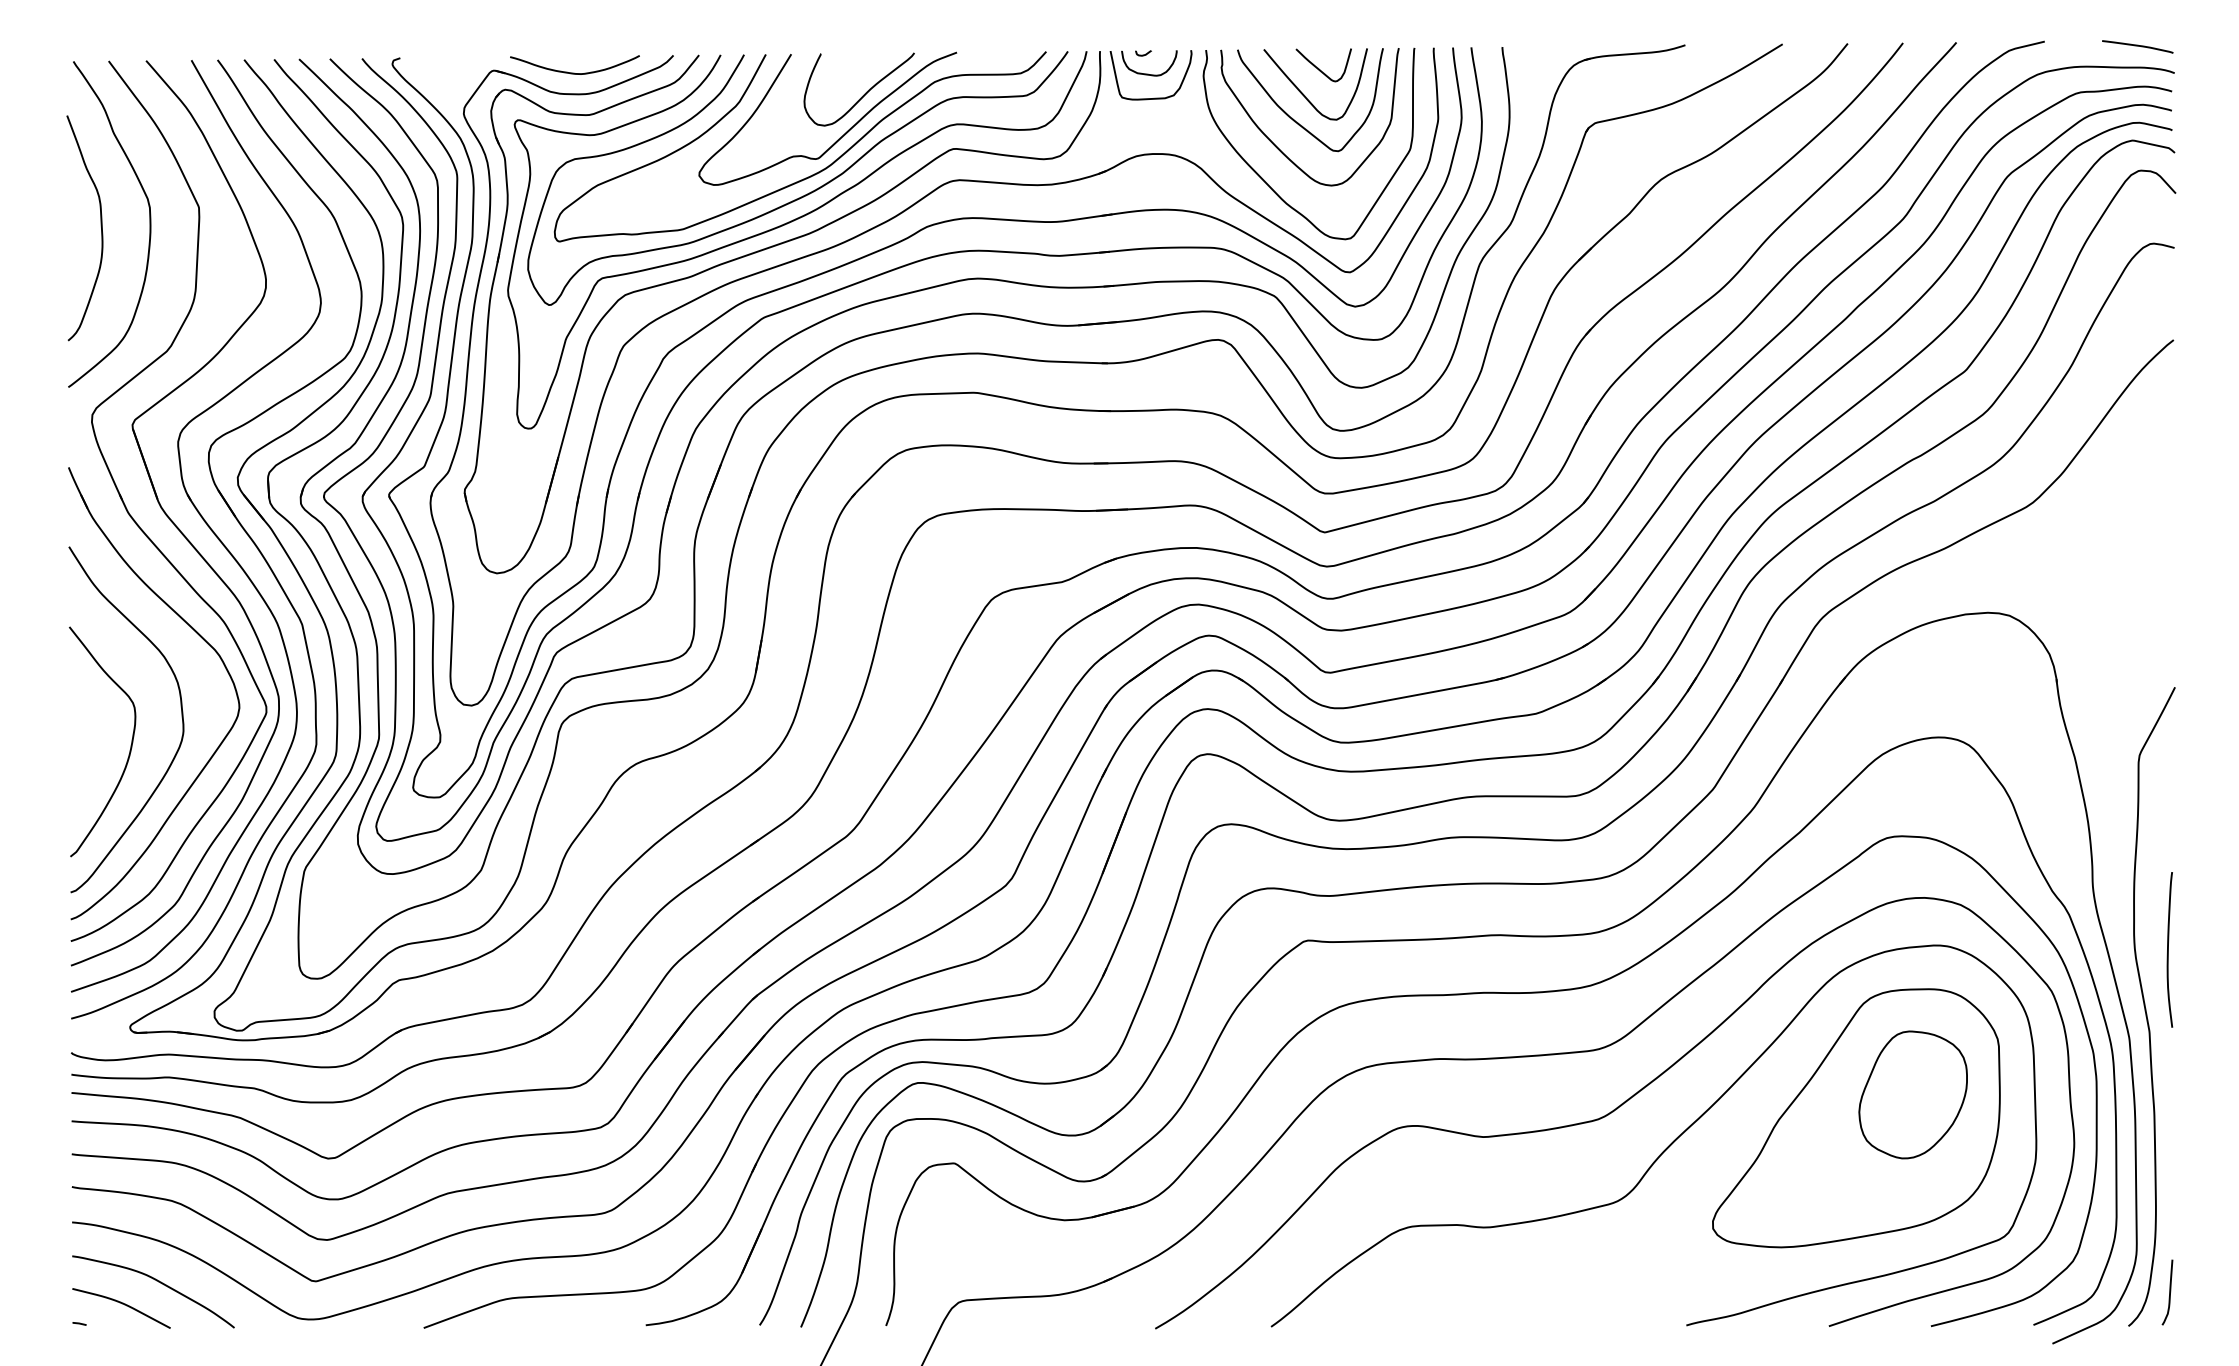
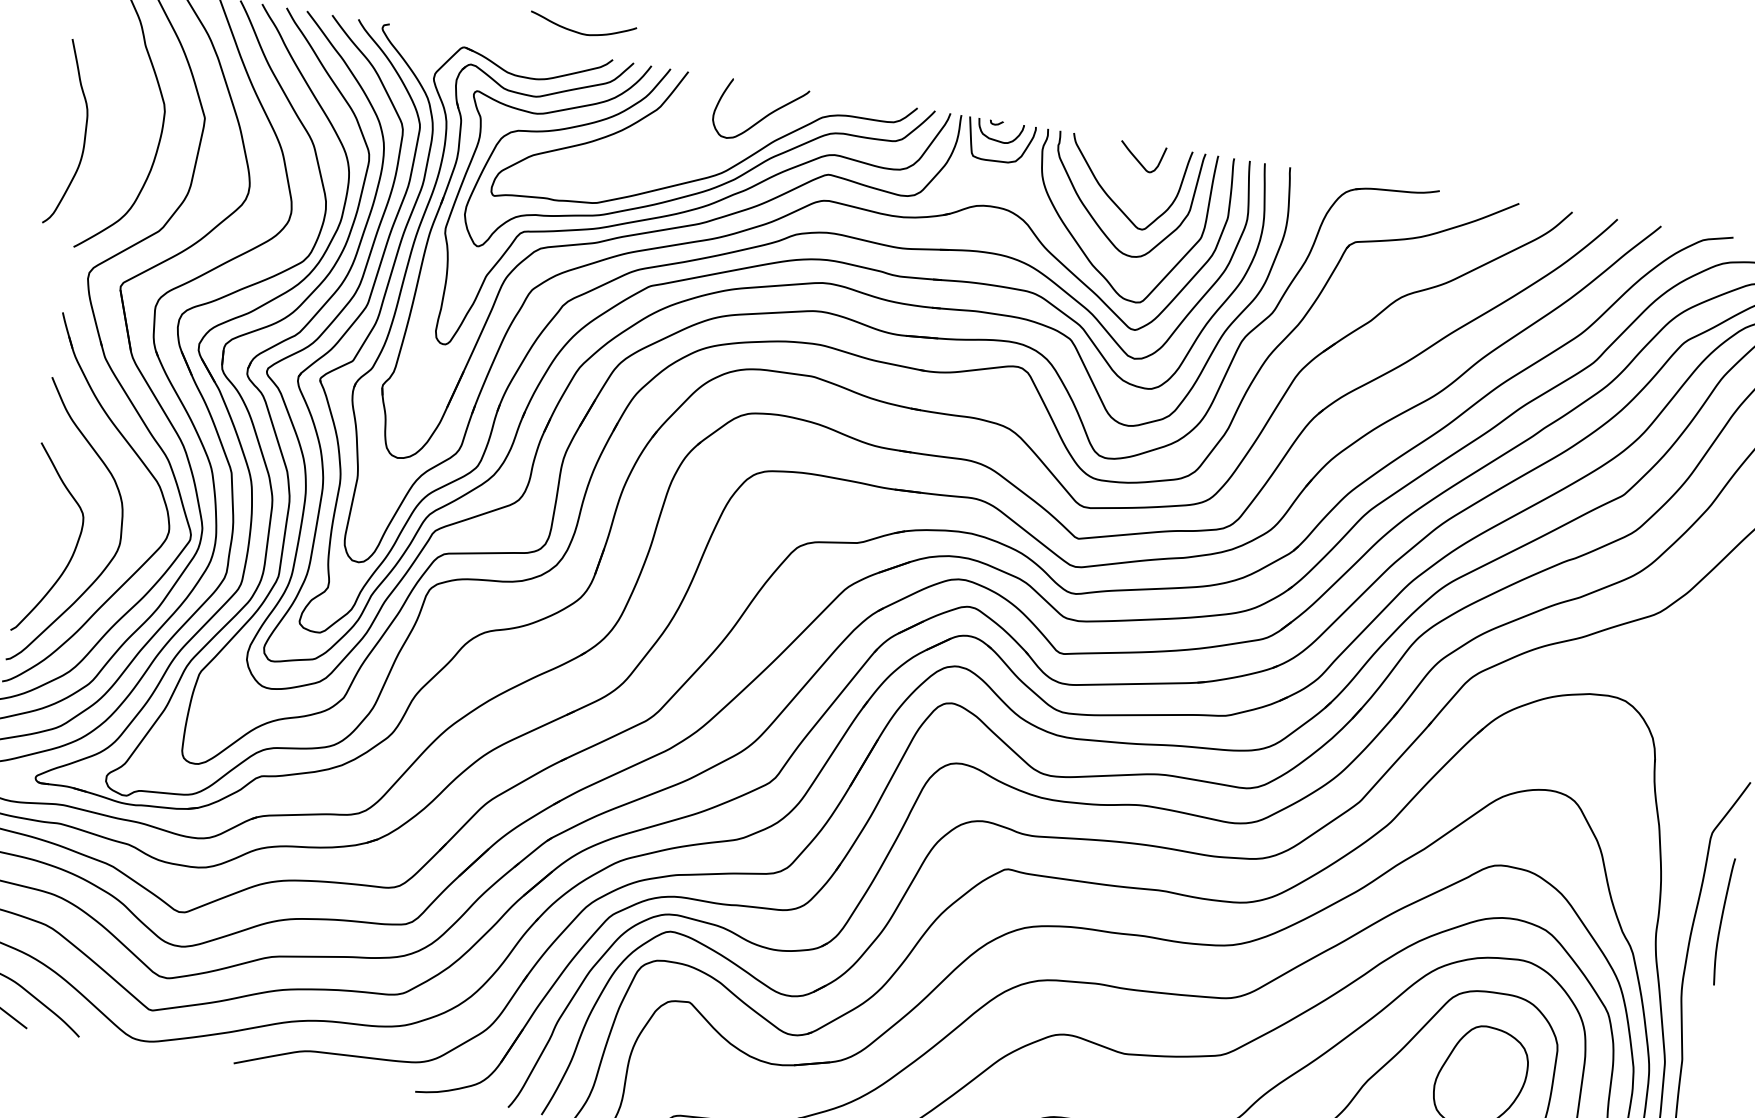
curve: (574, 72) -> (581, 32), moved
curve: (1304, 94) -> (1122, 178), removed
curve: (843, 134) -> (740, 147), removed
curve: (100, 226) -> (84, 134), moved
curve: (2168, 949) -> (1721, 921), moved

